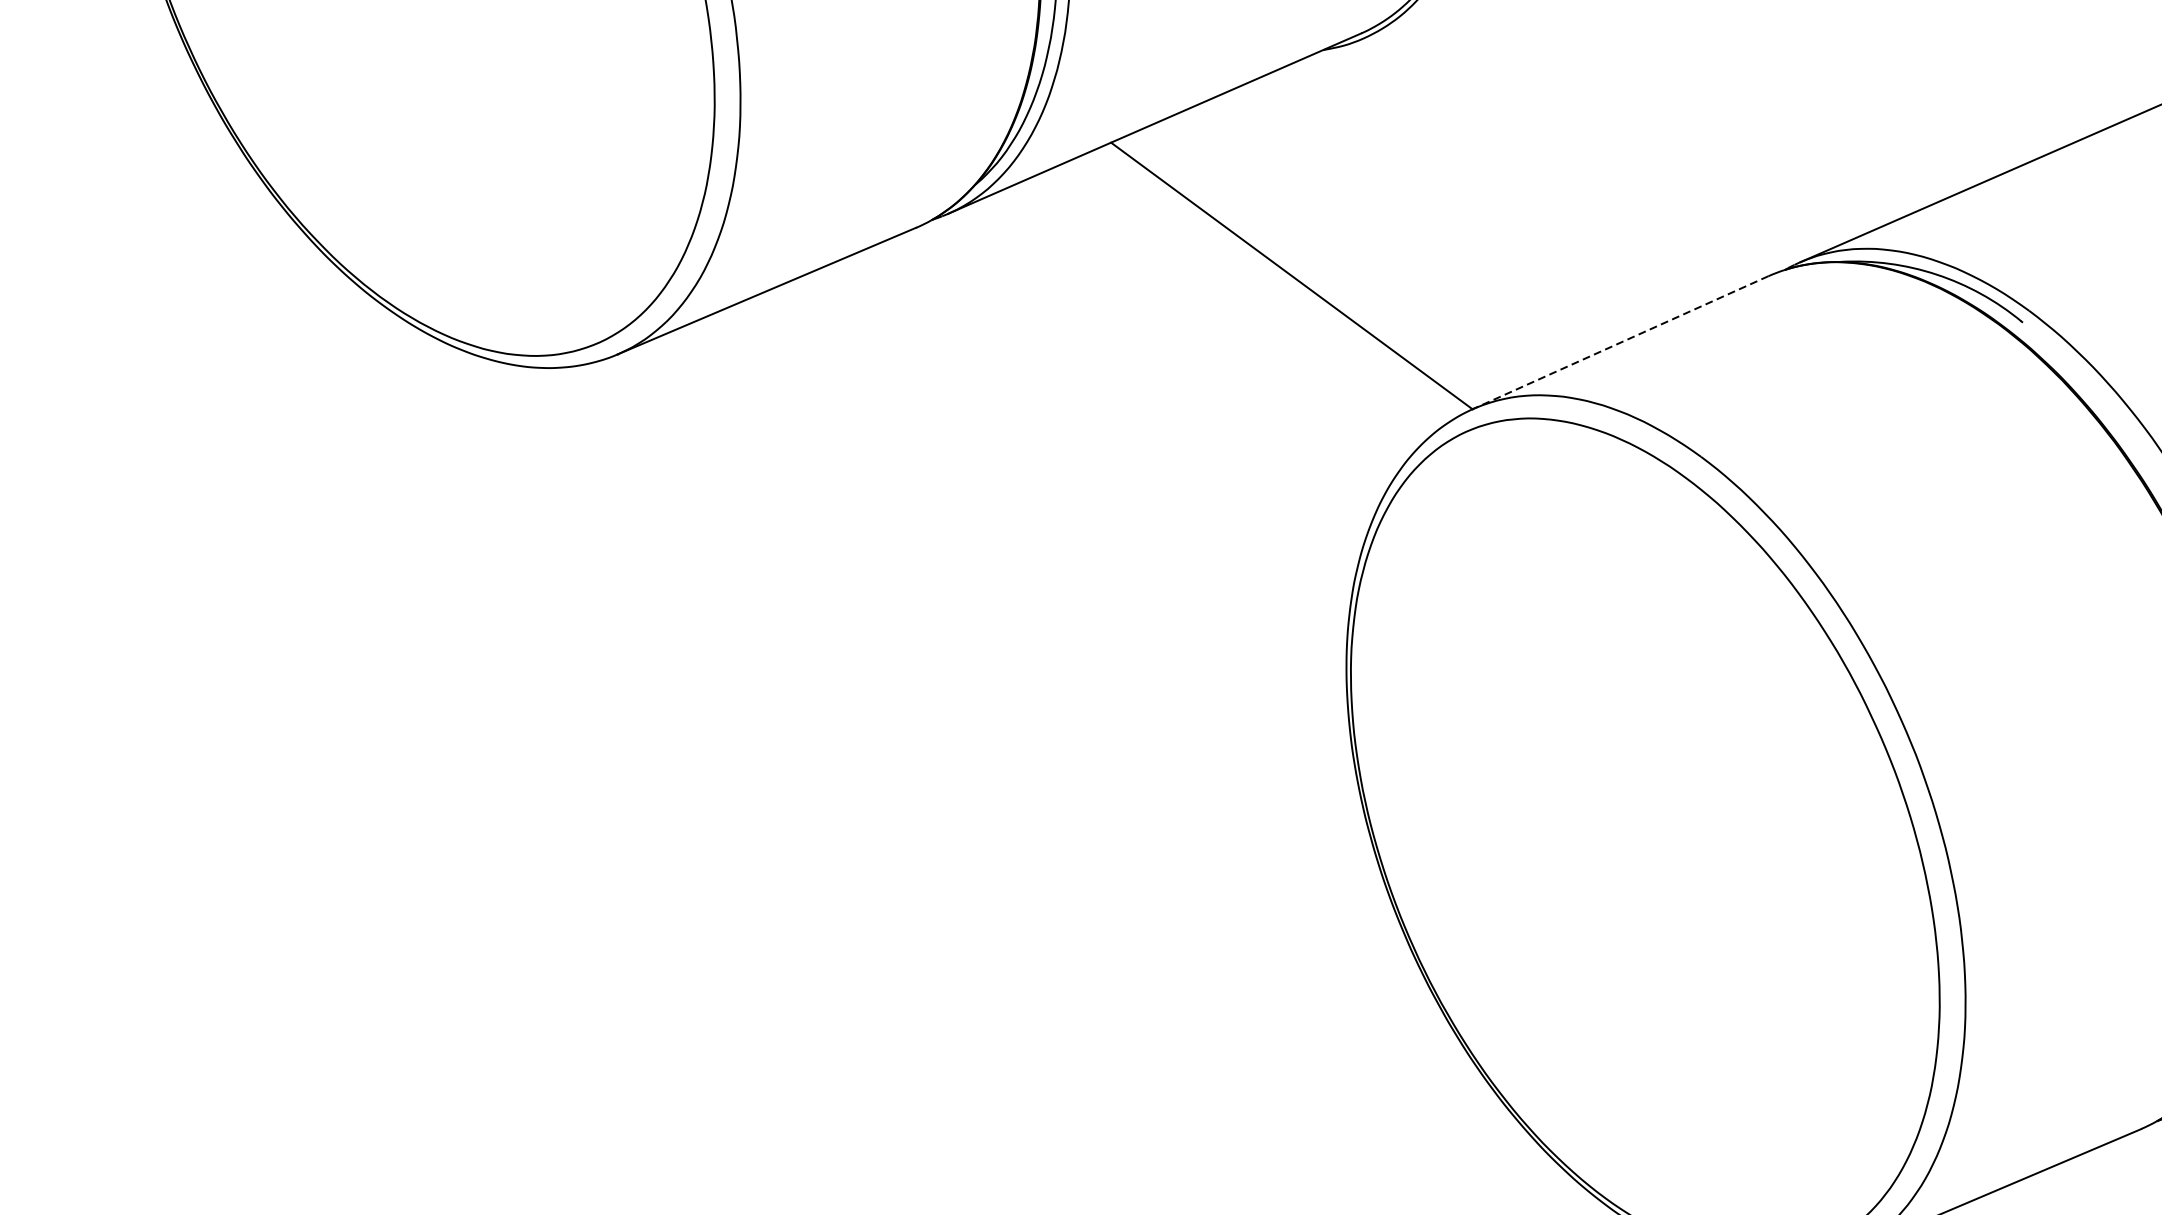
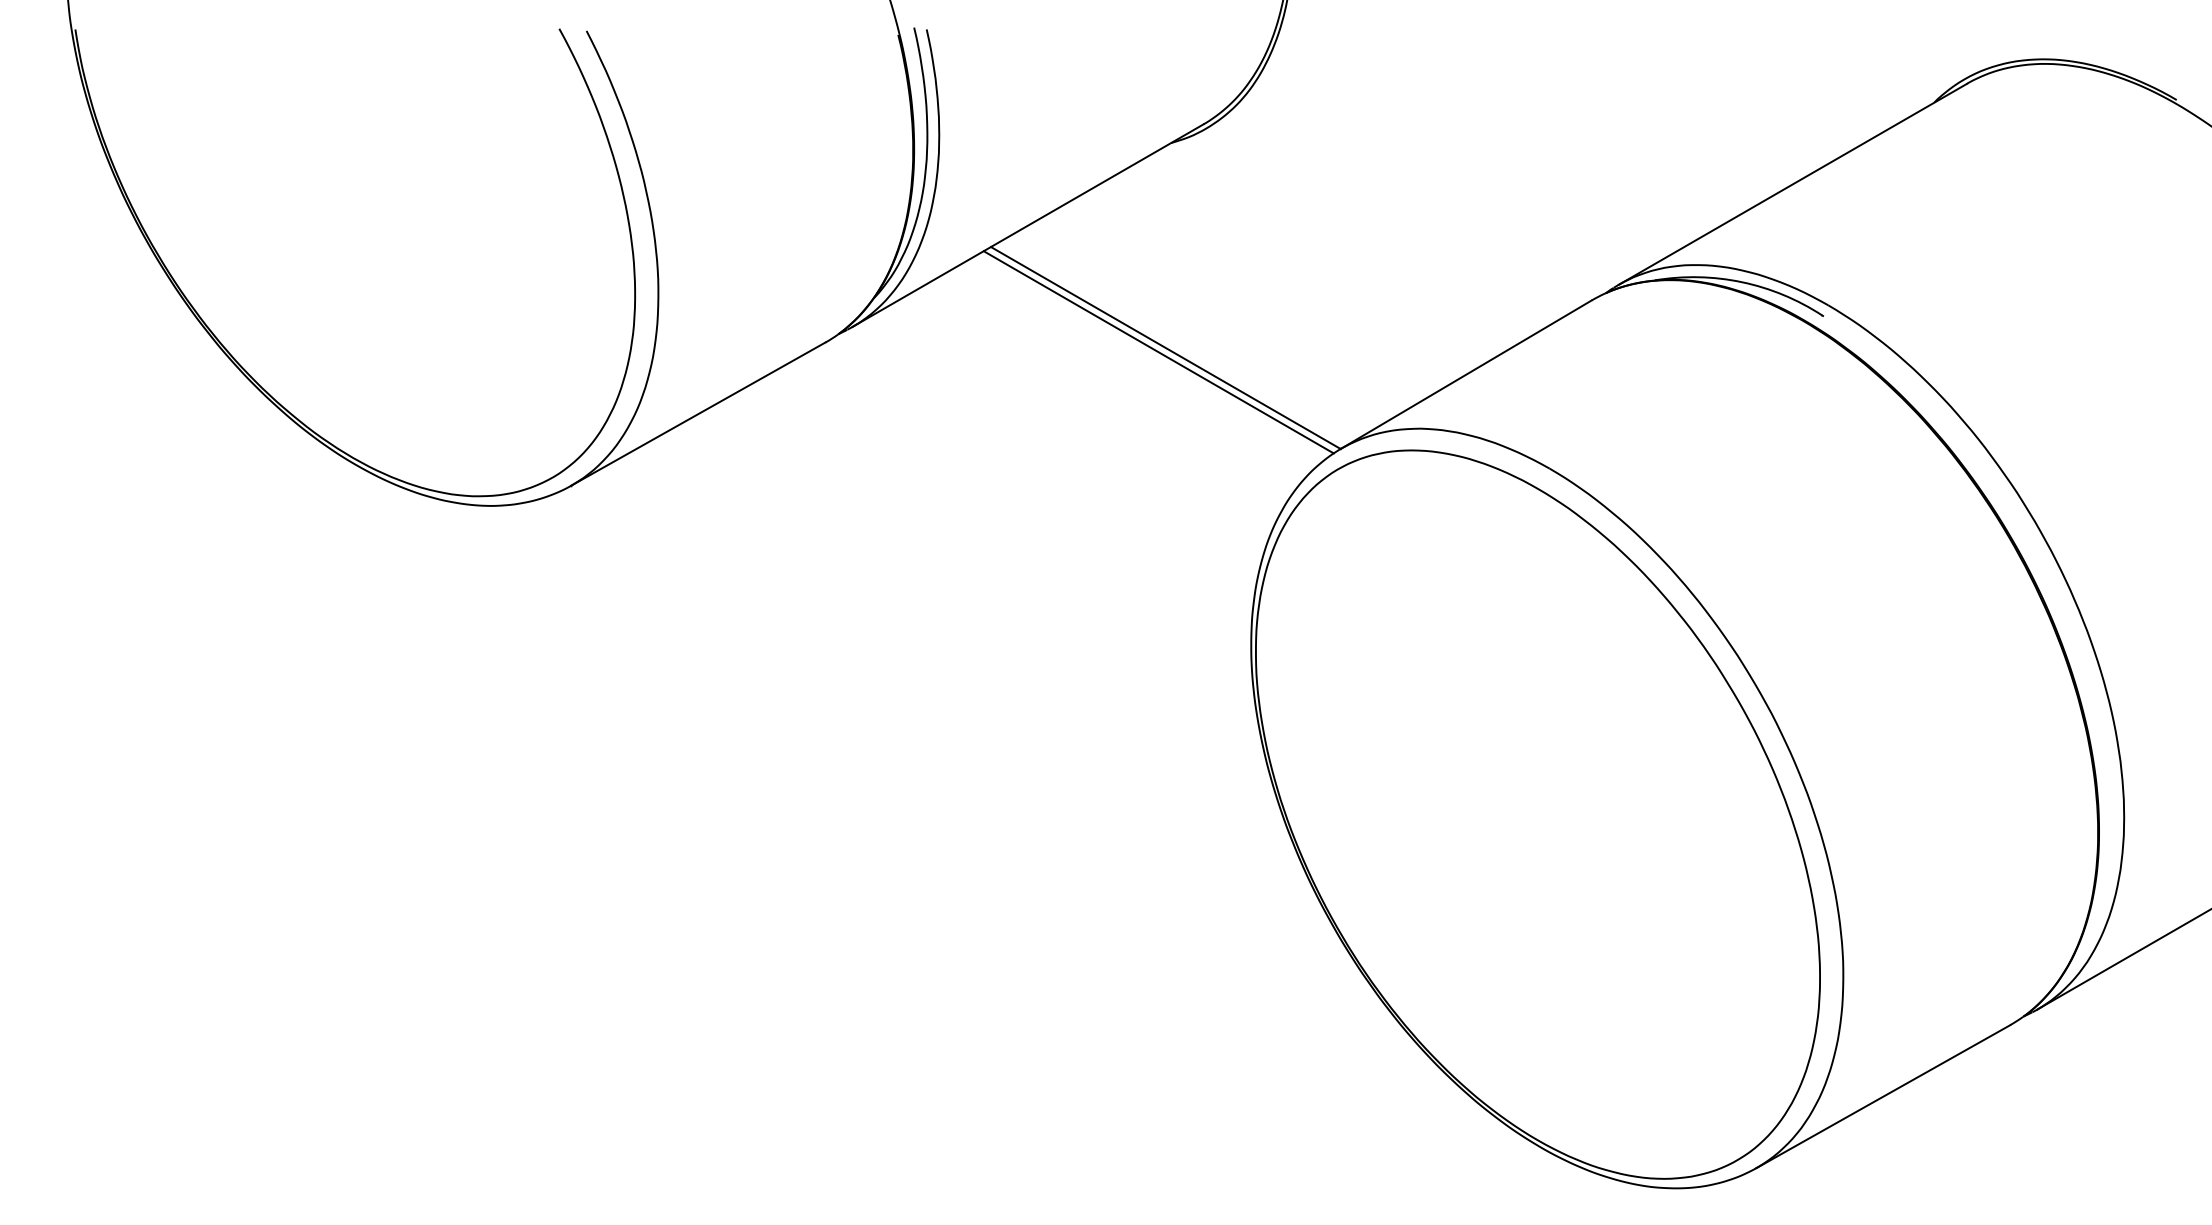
line: (1283, 280) -> (1158, 352), added
line: (1620, 342) -> (1466, 374), dashed -> solid

